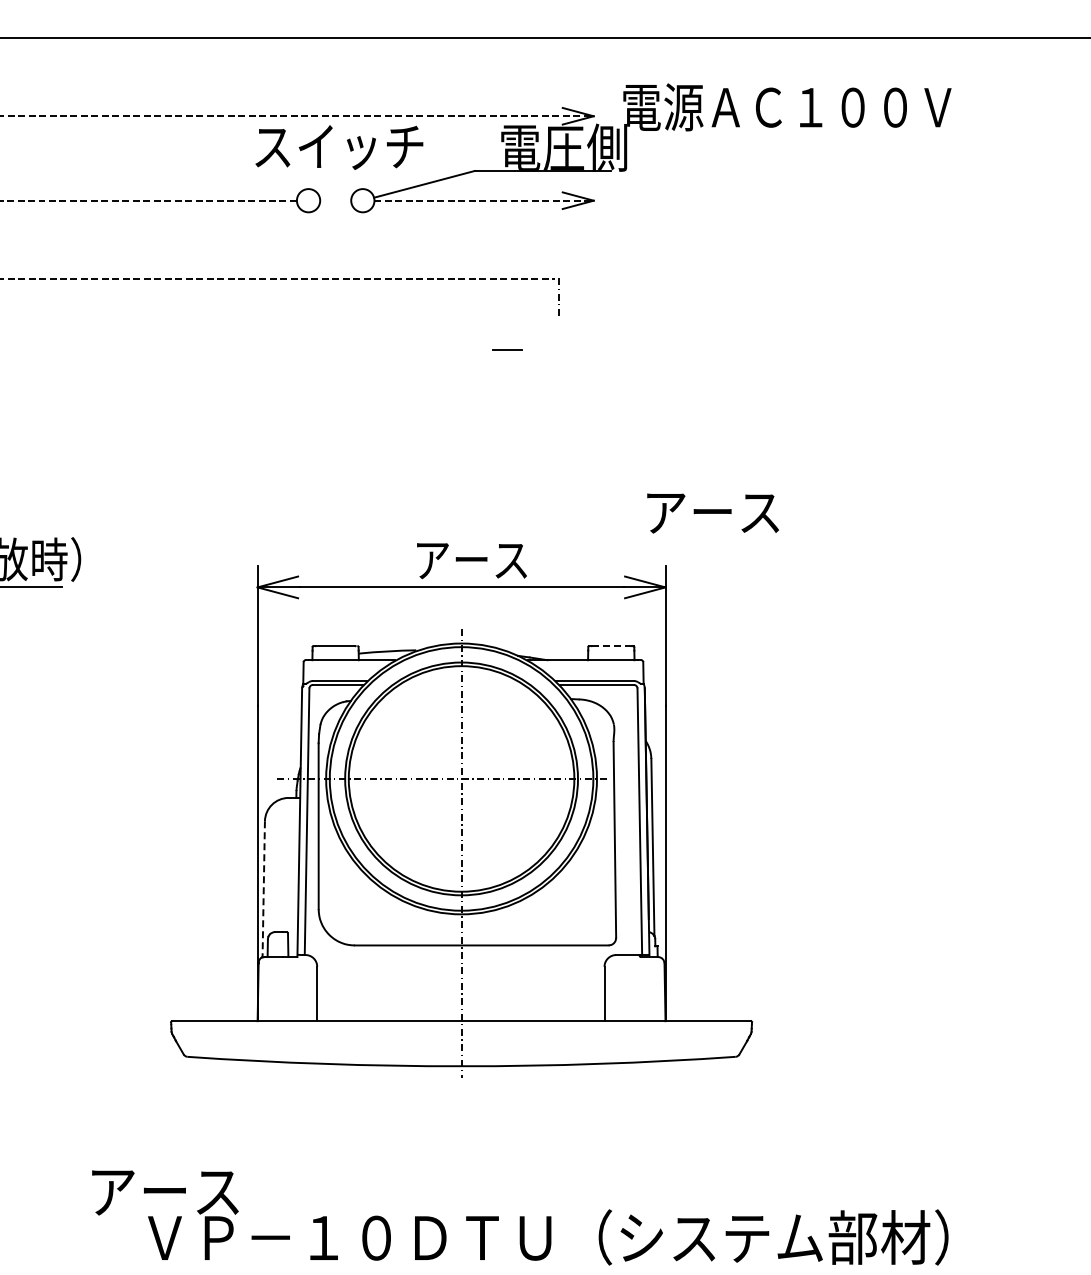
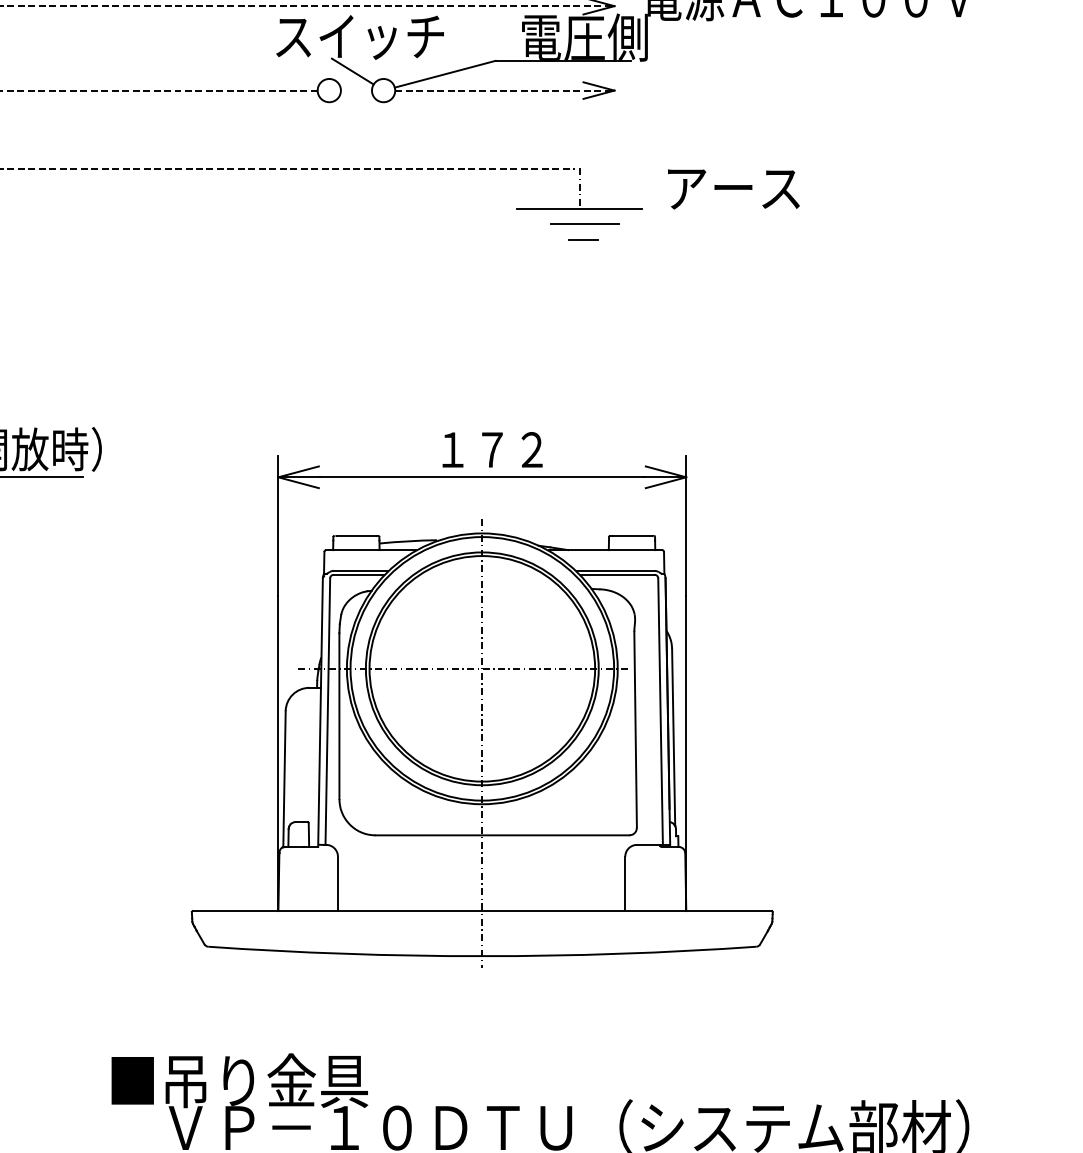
line: (331, 181) -> (352, 71), added
line: (558, 318) -> (579, 208), added
line: (563, 333) -> (584, 223), added
line: (507, 349) -> (583, 239), moved
text: (712, 513) -> (733, 189), moved
text: (471, 560) -> (492, 450), アース -> １７２
line: (611, 646) -> (632, 536), dashed -> solid
line: (263, 889) -> (284, 779), dashed -> solid
text: (218, 1190) -> (239, 1080), アース -> ■吊り金具

